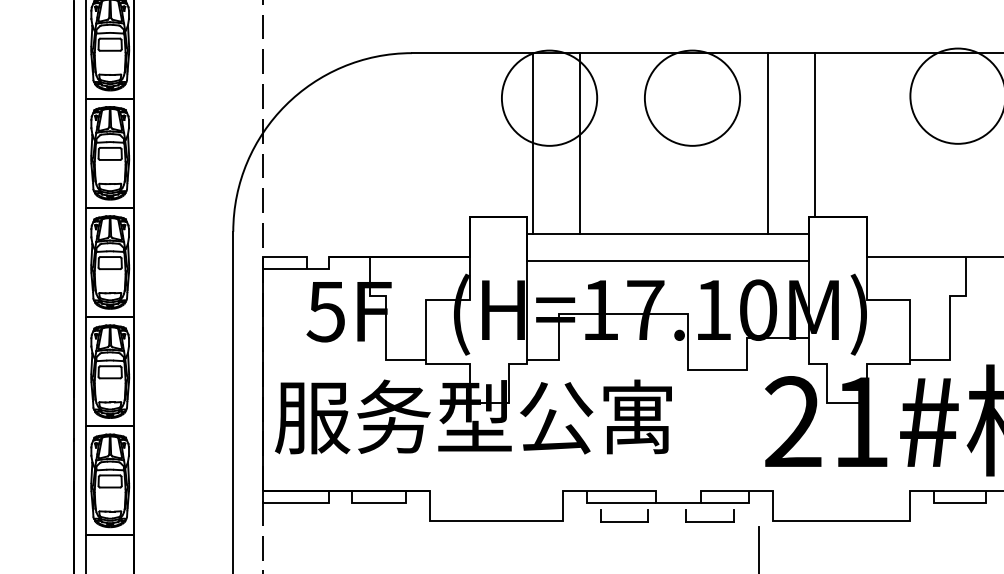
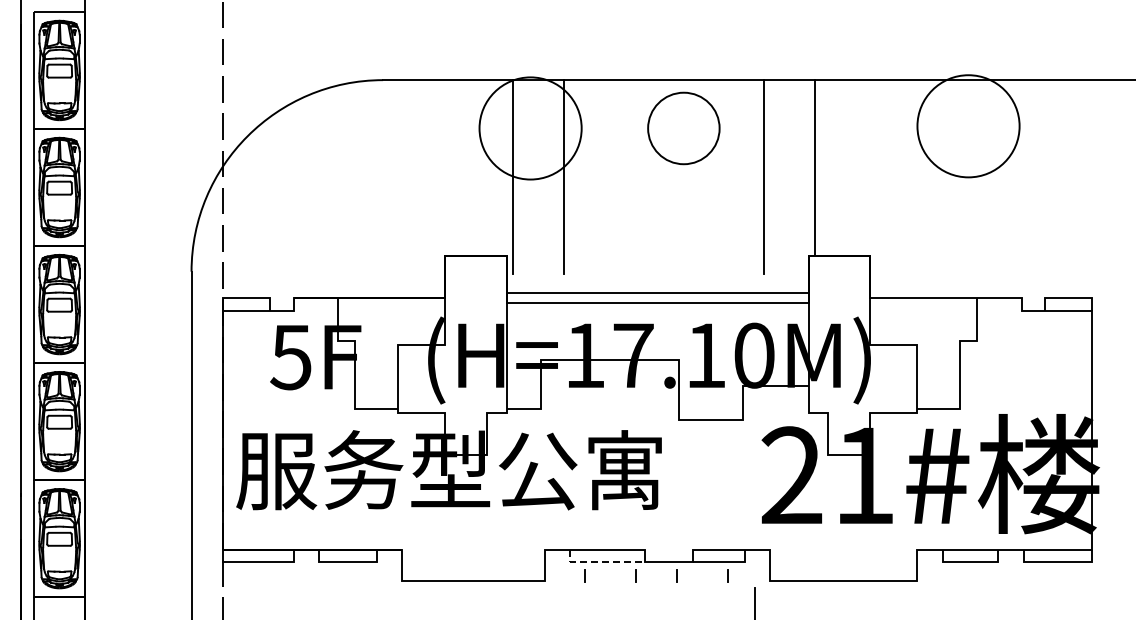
circle: (692, 98) -> (683, 128), size x0.7
line: (667, 234) -> (657, 293), moved
line: (615, 503) -> (601, 562), solid -> dashed
line: (624, 521) -> (610, 582), removed
line: (708, 521) -> (701, 582), removed

